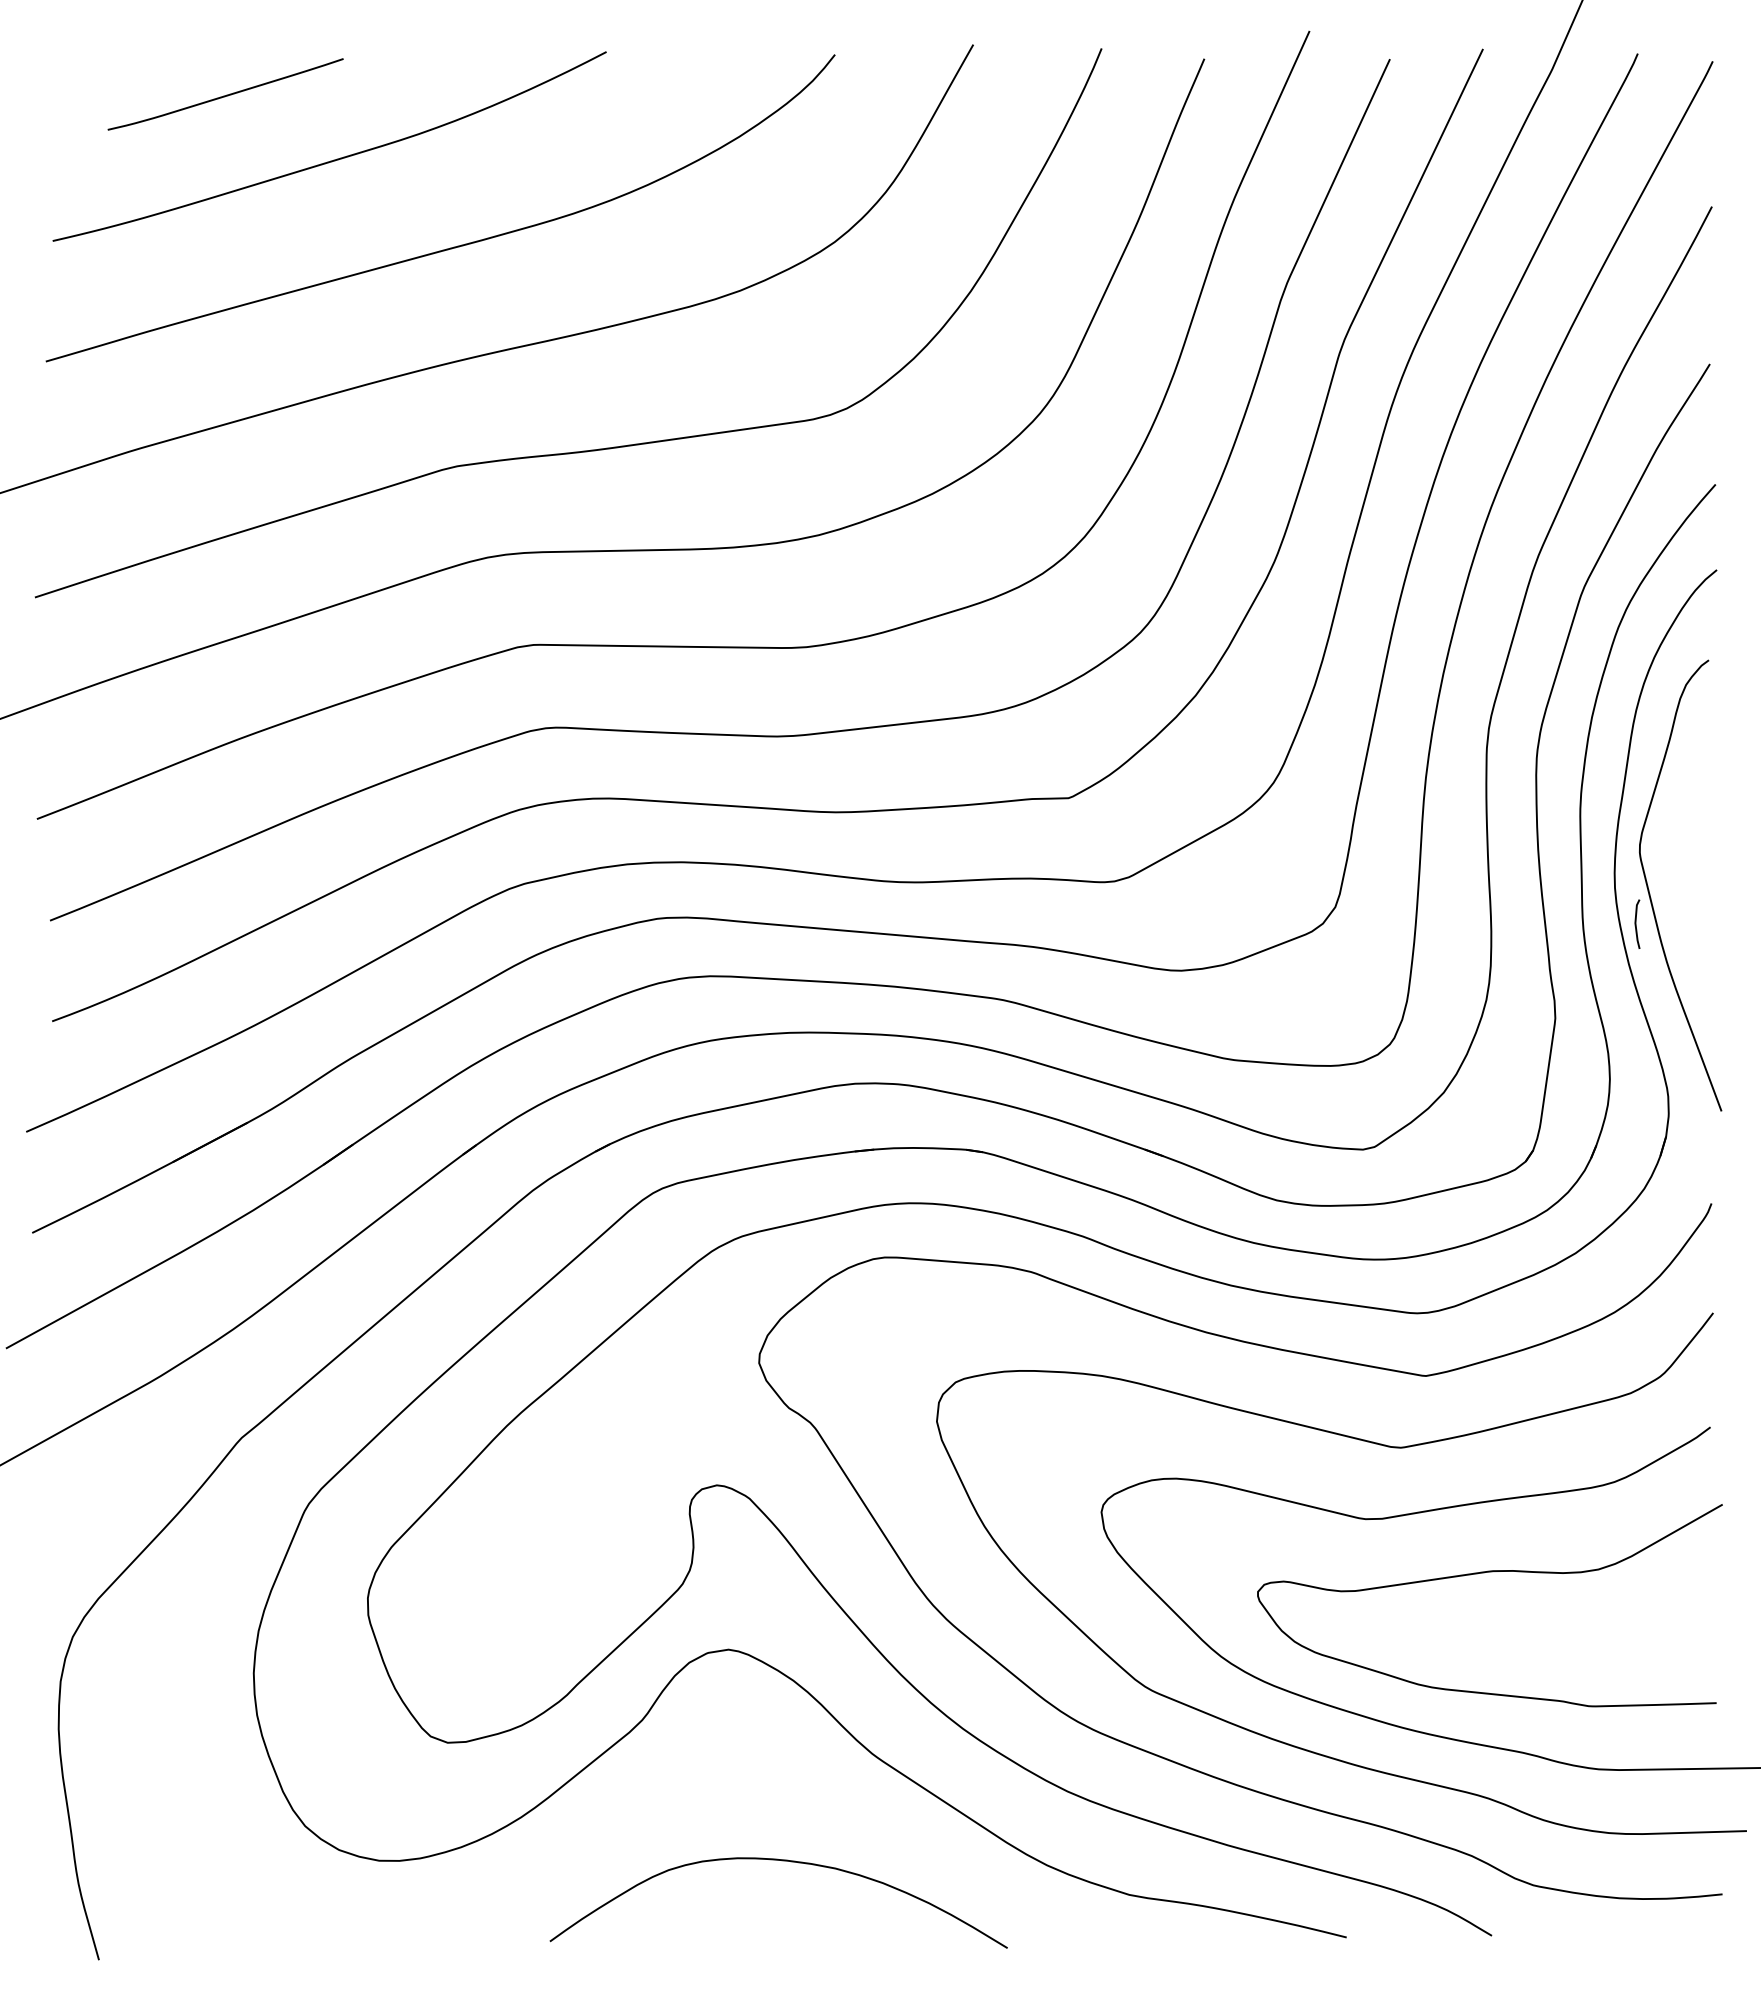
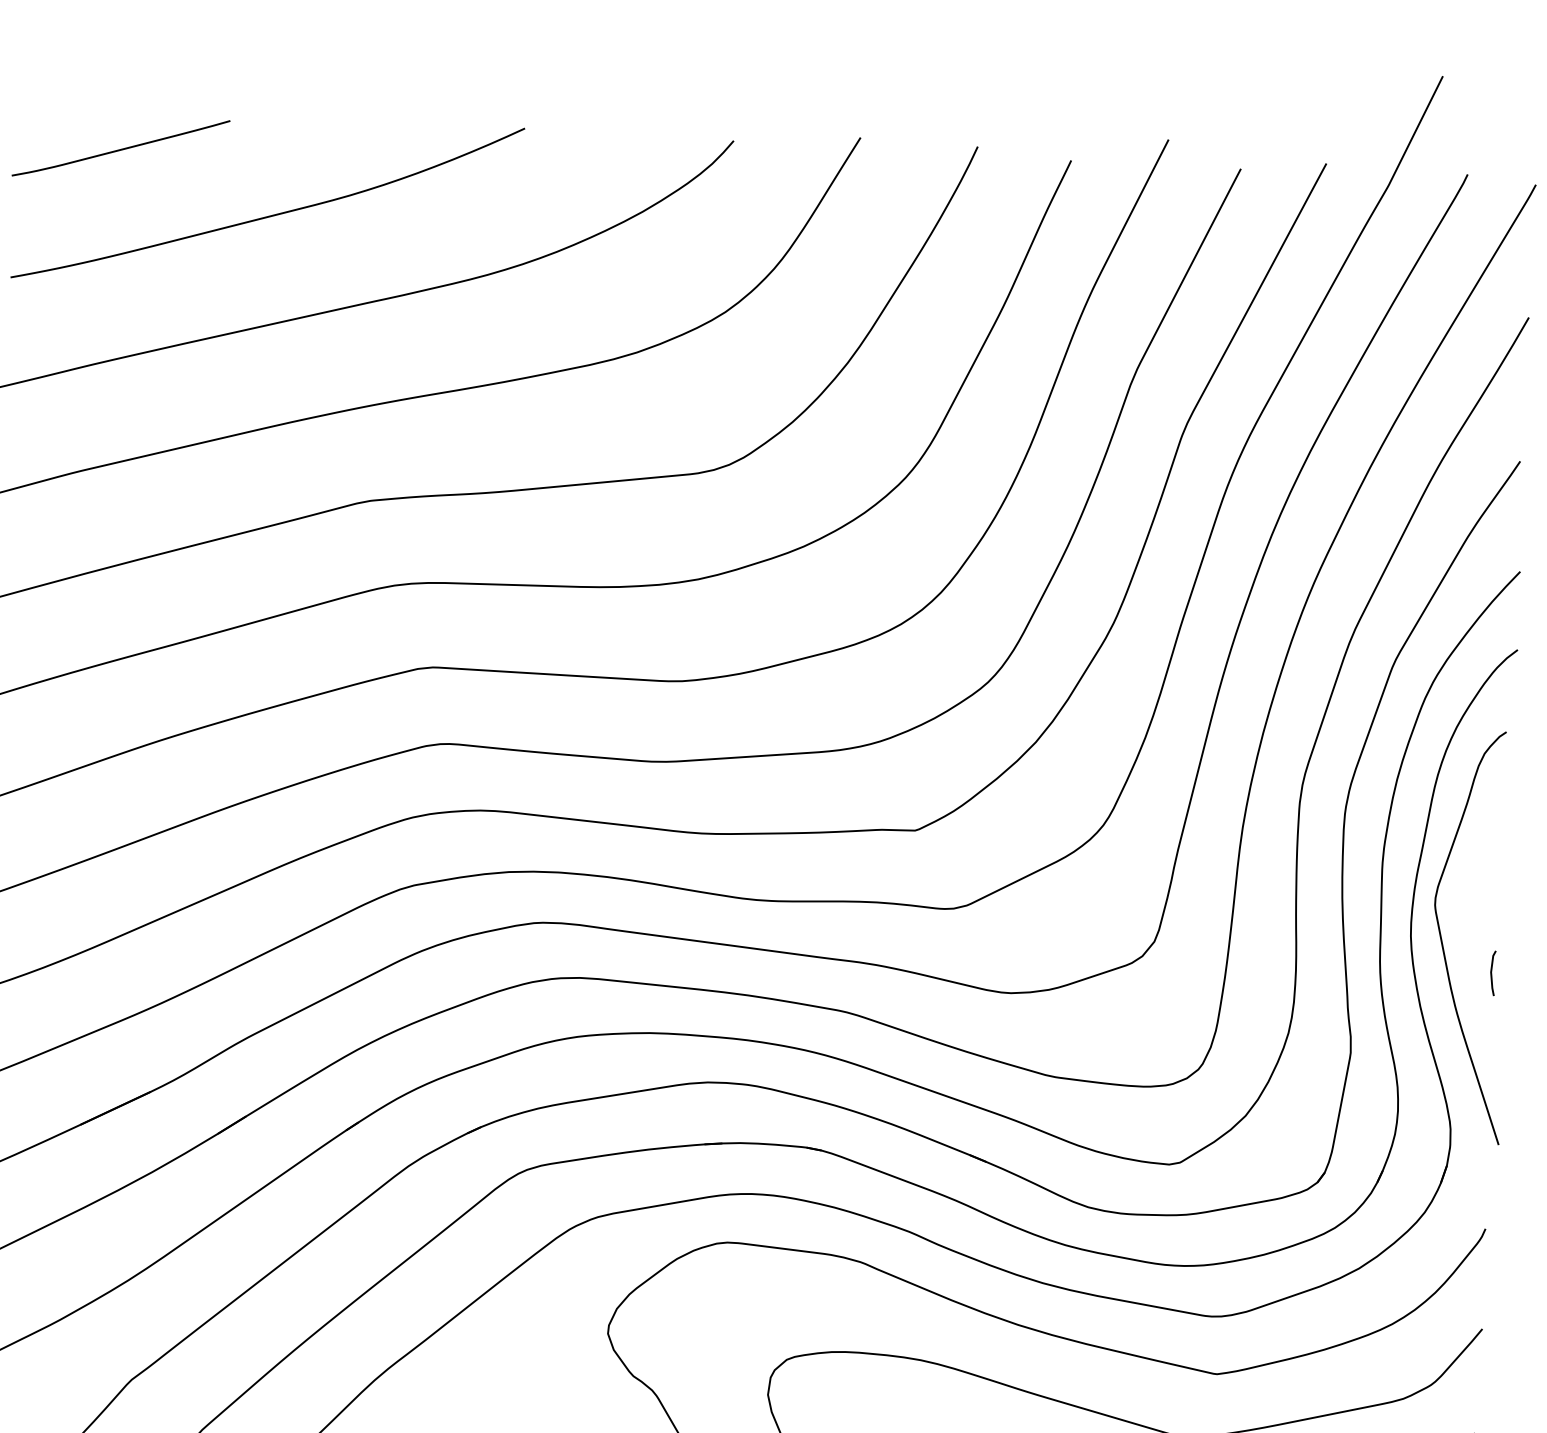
curve: (226, 94) -> (121, 148), moved
line: (1636, 923) -> (1492, 972), moved

